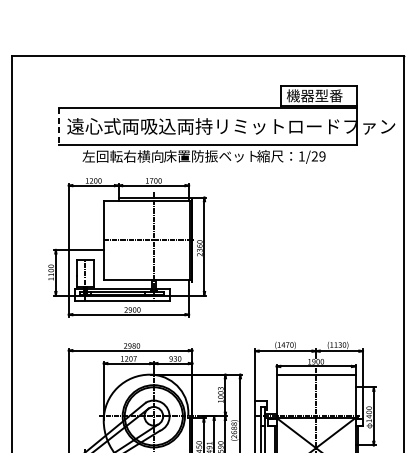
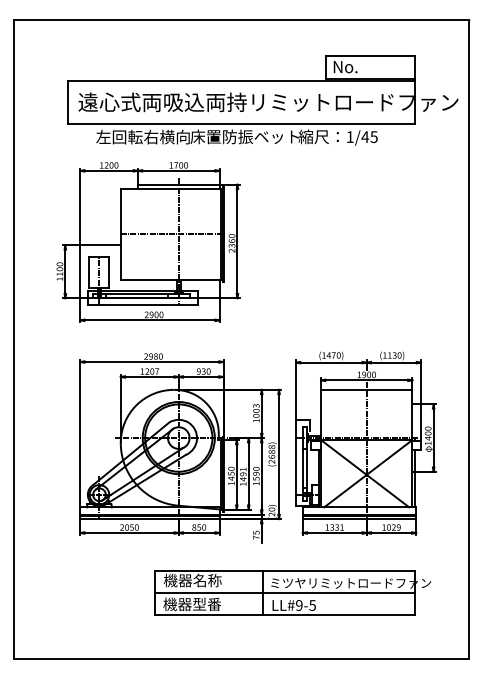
text: (314, 95) -> (364, 66), 機器型番 -> No.
line: (58, 126) -> (68, 102), dashed -> solid
text: (318, 155) -> (369, 136), 1/29 -> 1/45

